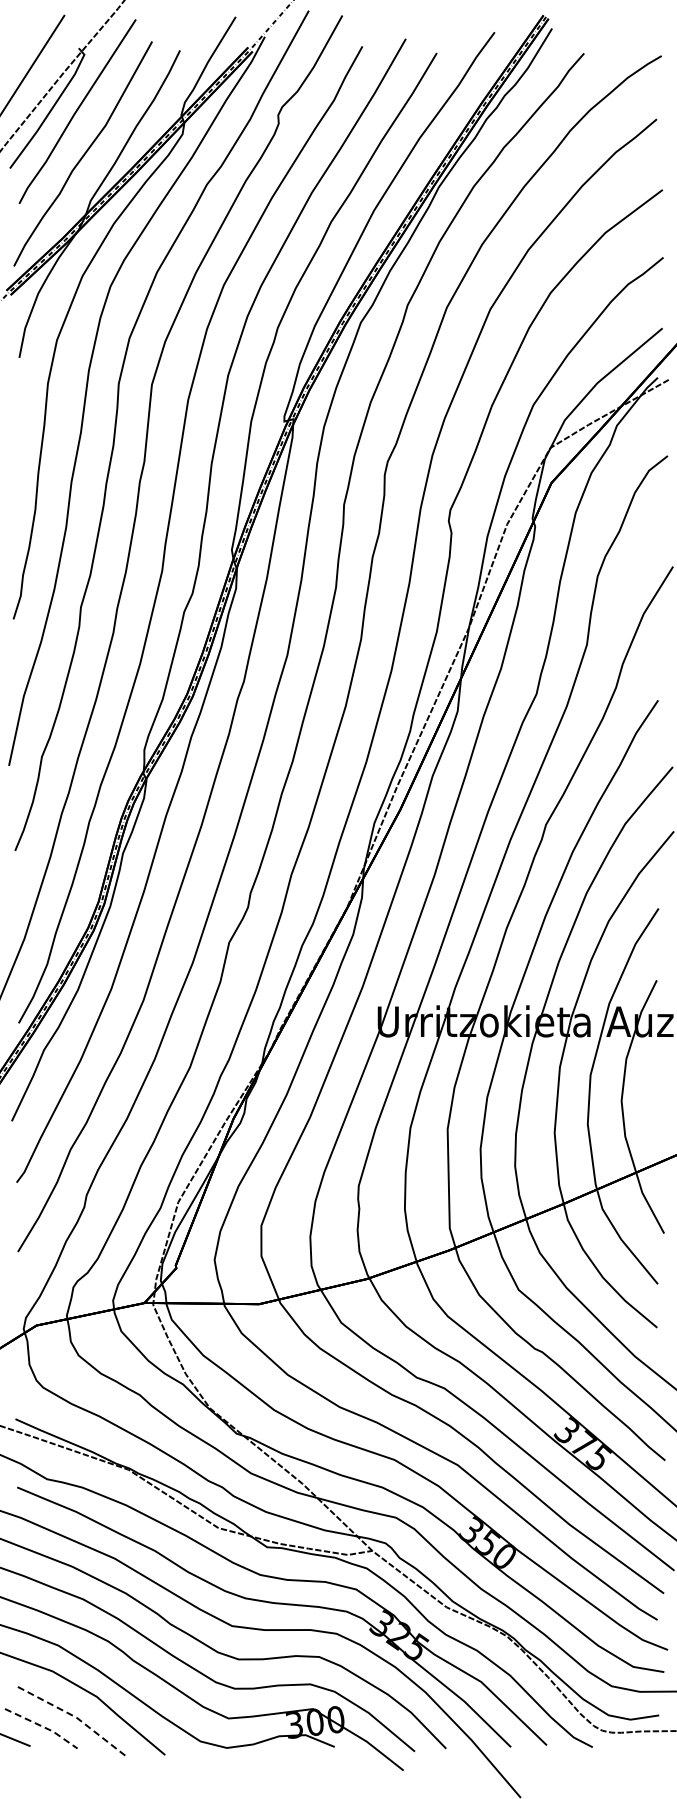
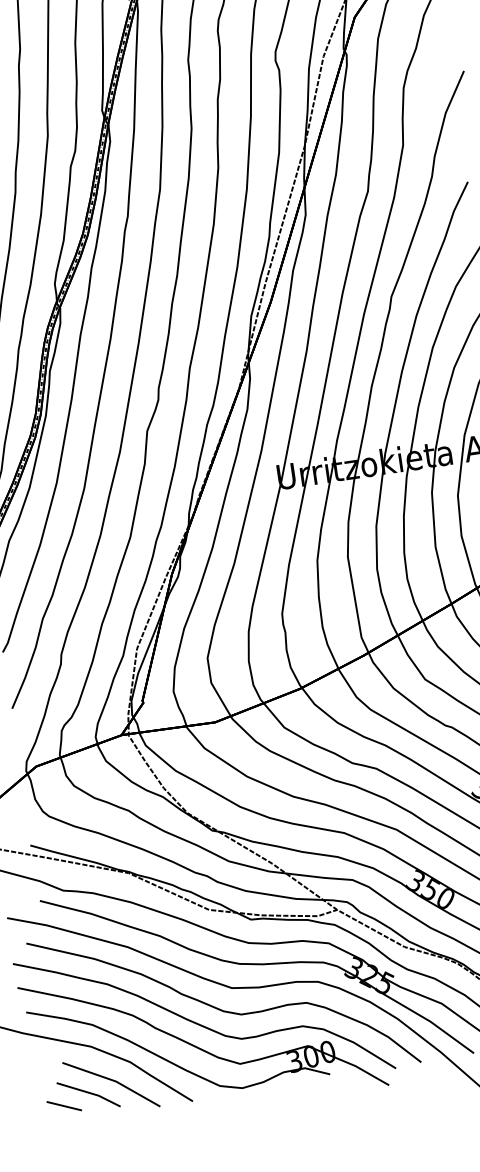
line: (73, 1716) -> (113, 1080), dashed -> solid
line: (43, 1726) -> (90, 1092), dashed -> solid

